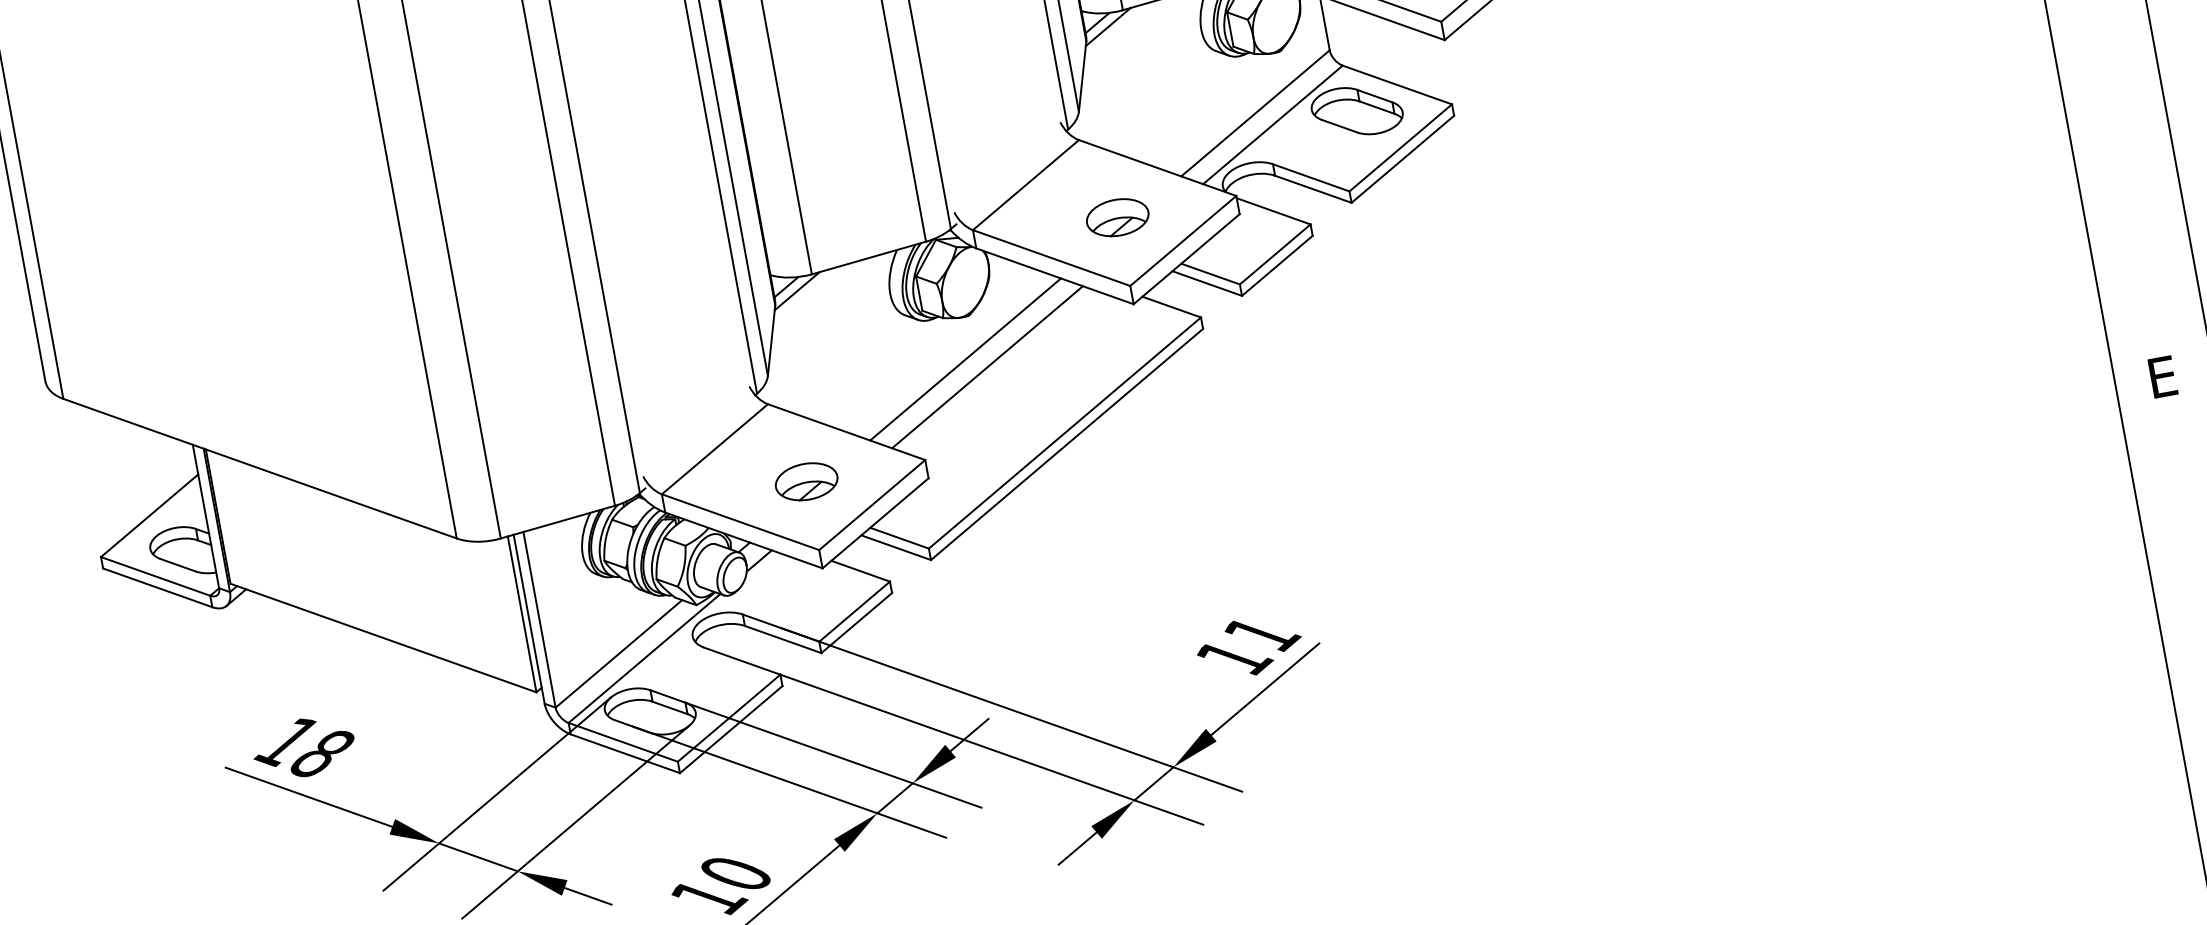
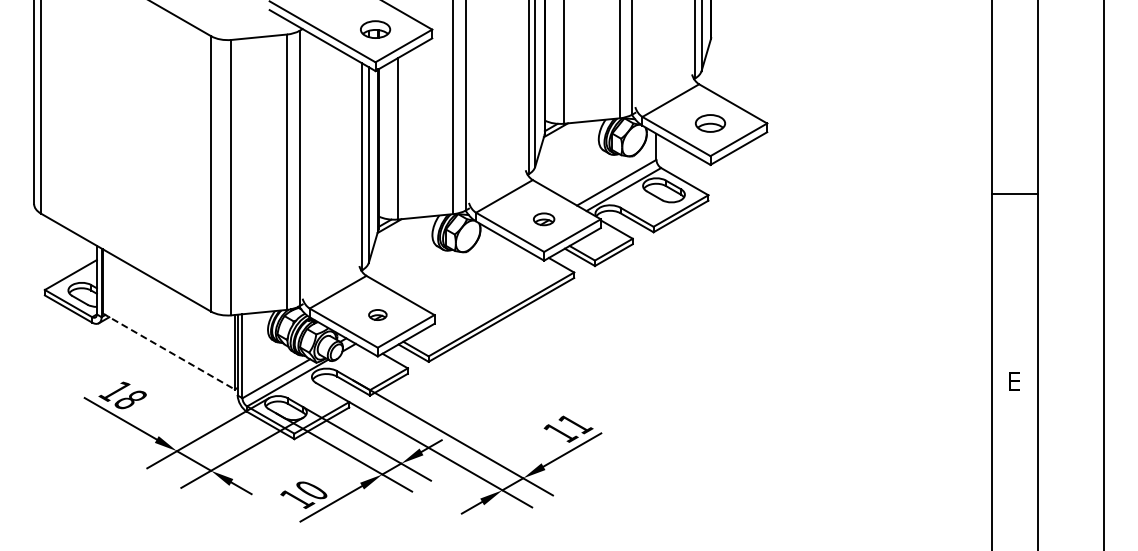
part: (1116, 218) -> (543, 219), size x0.7
line: (964, 358) -> (461, 271), removed
line: (988, 367) -> (471, 277), removed
part: (805, 480) -> (377, 314), size x0.6
line: (385, 637) -> (169, 351), solid -> dashed

